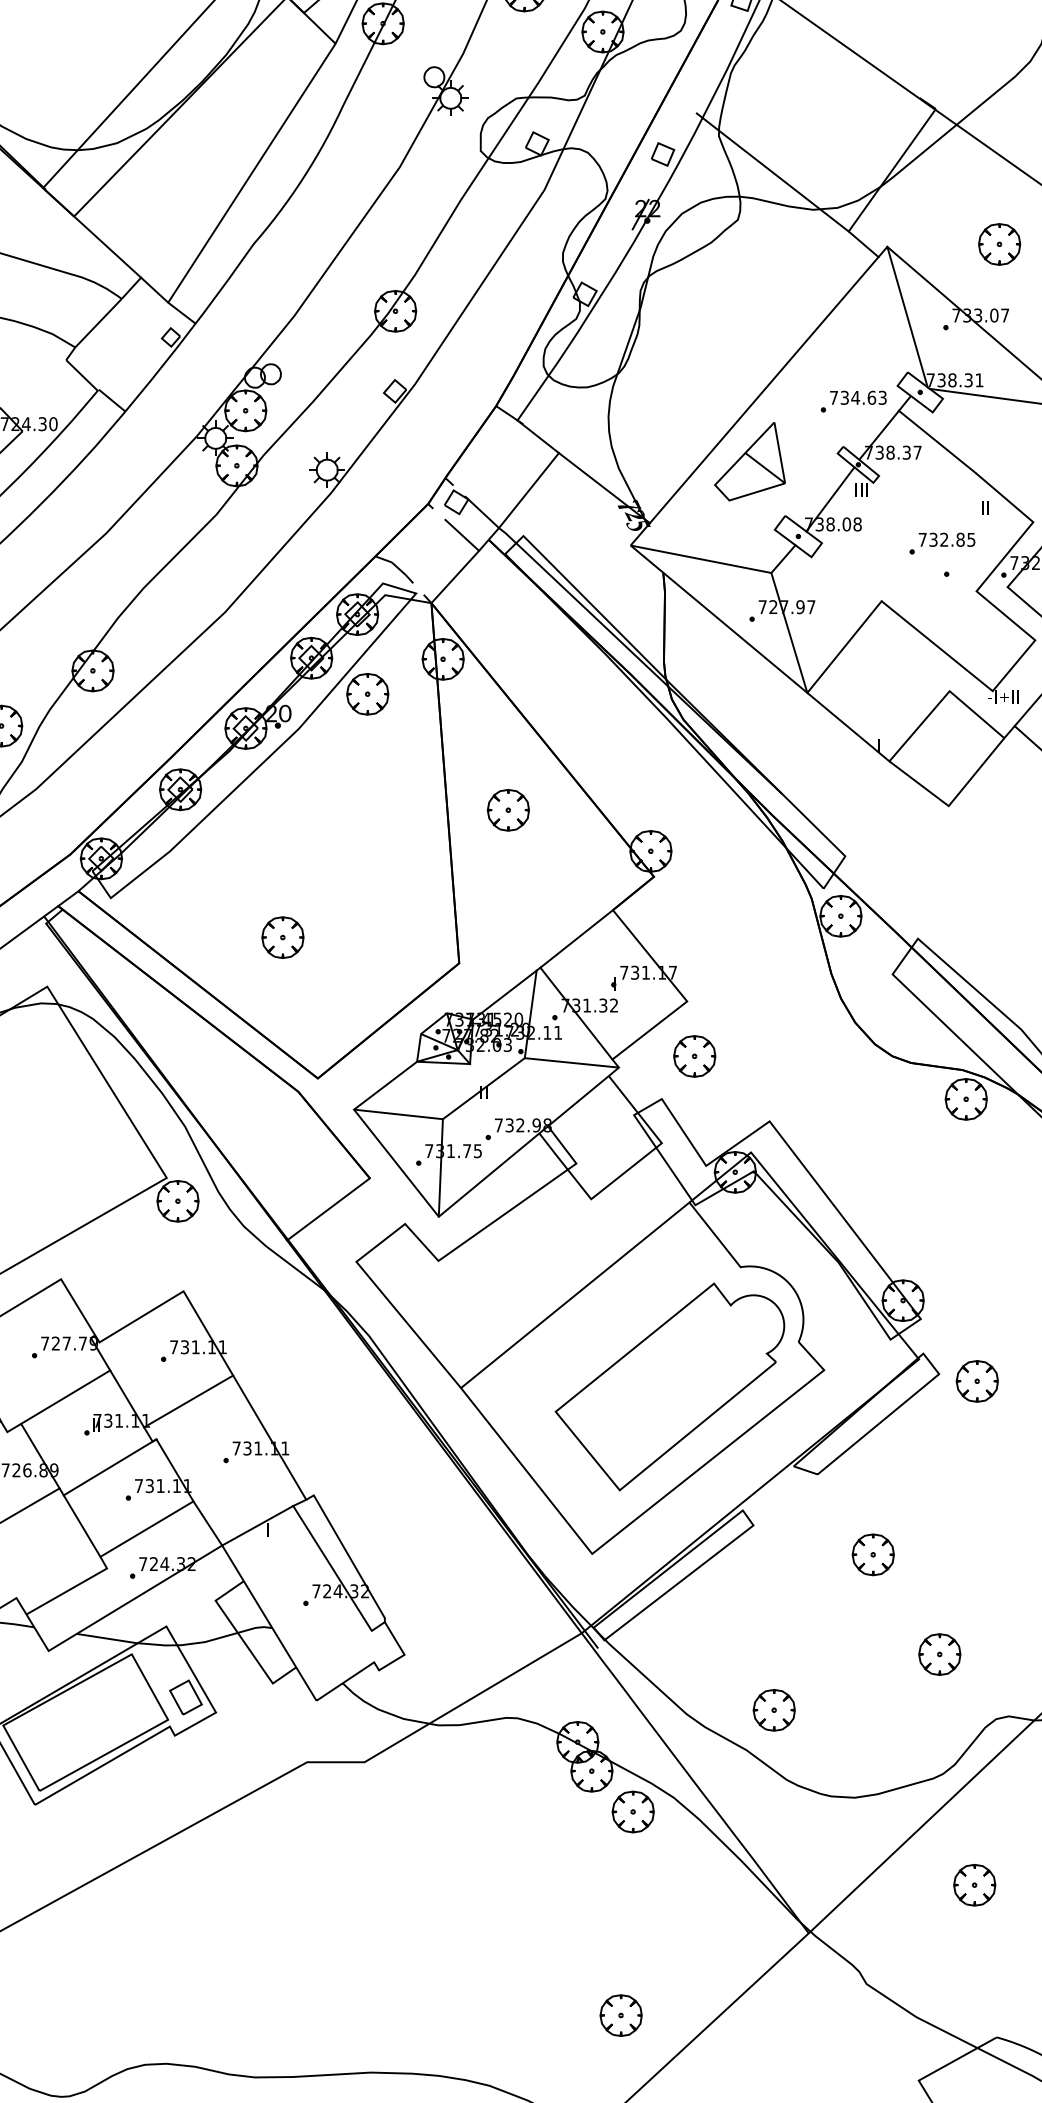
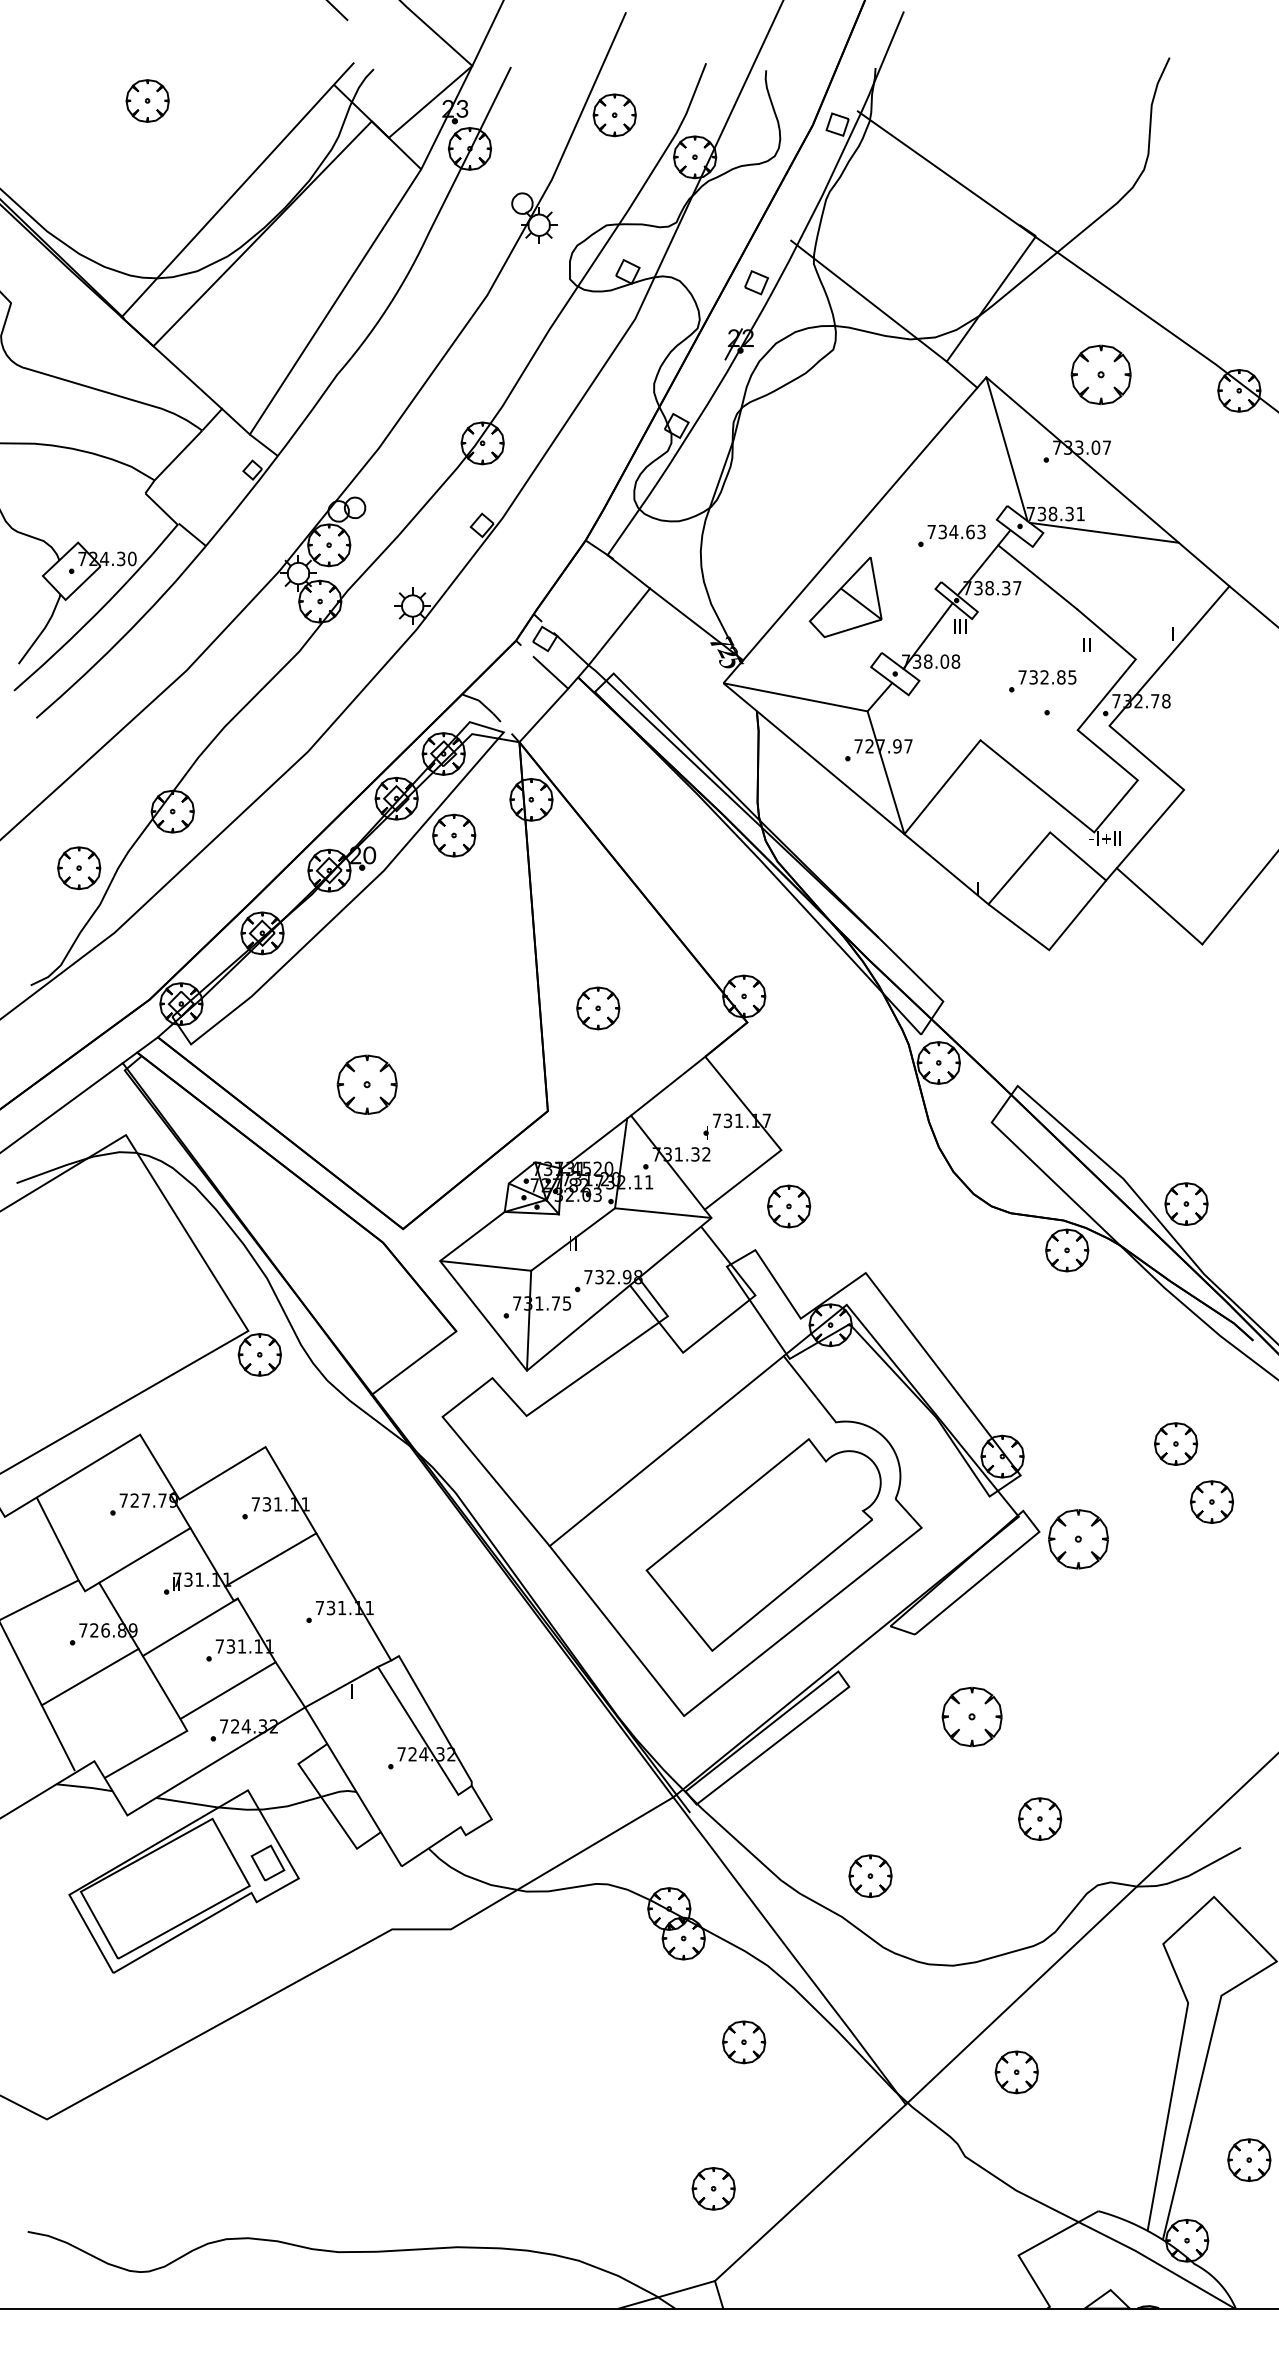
part: (999, 244) -> (1101, 374), size x1.4
part: (508, 810) -> (598, 1008), moved
part: (283, 937) -> (367, 1084), size x1.4
part: (977, 1381) -> (1078, 1539), size x1.4
part: (872, 1554) -> (971, 1716), size x1.4
part: (633, 1812) -> (744, 2042), moved
part: (974, 1885) -> (1016, 2072), moved

